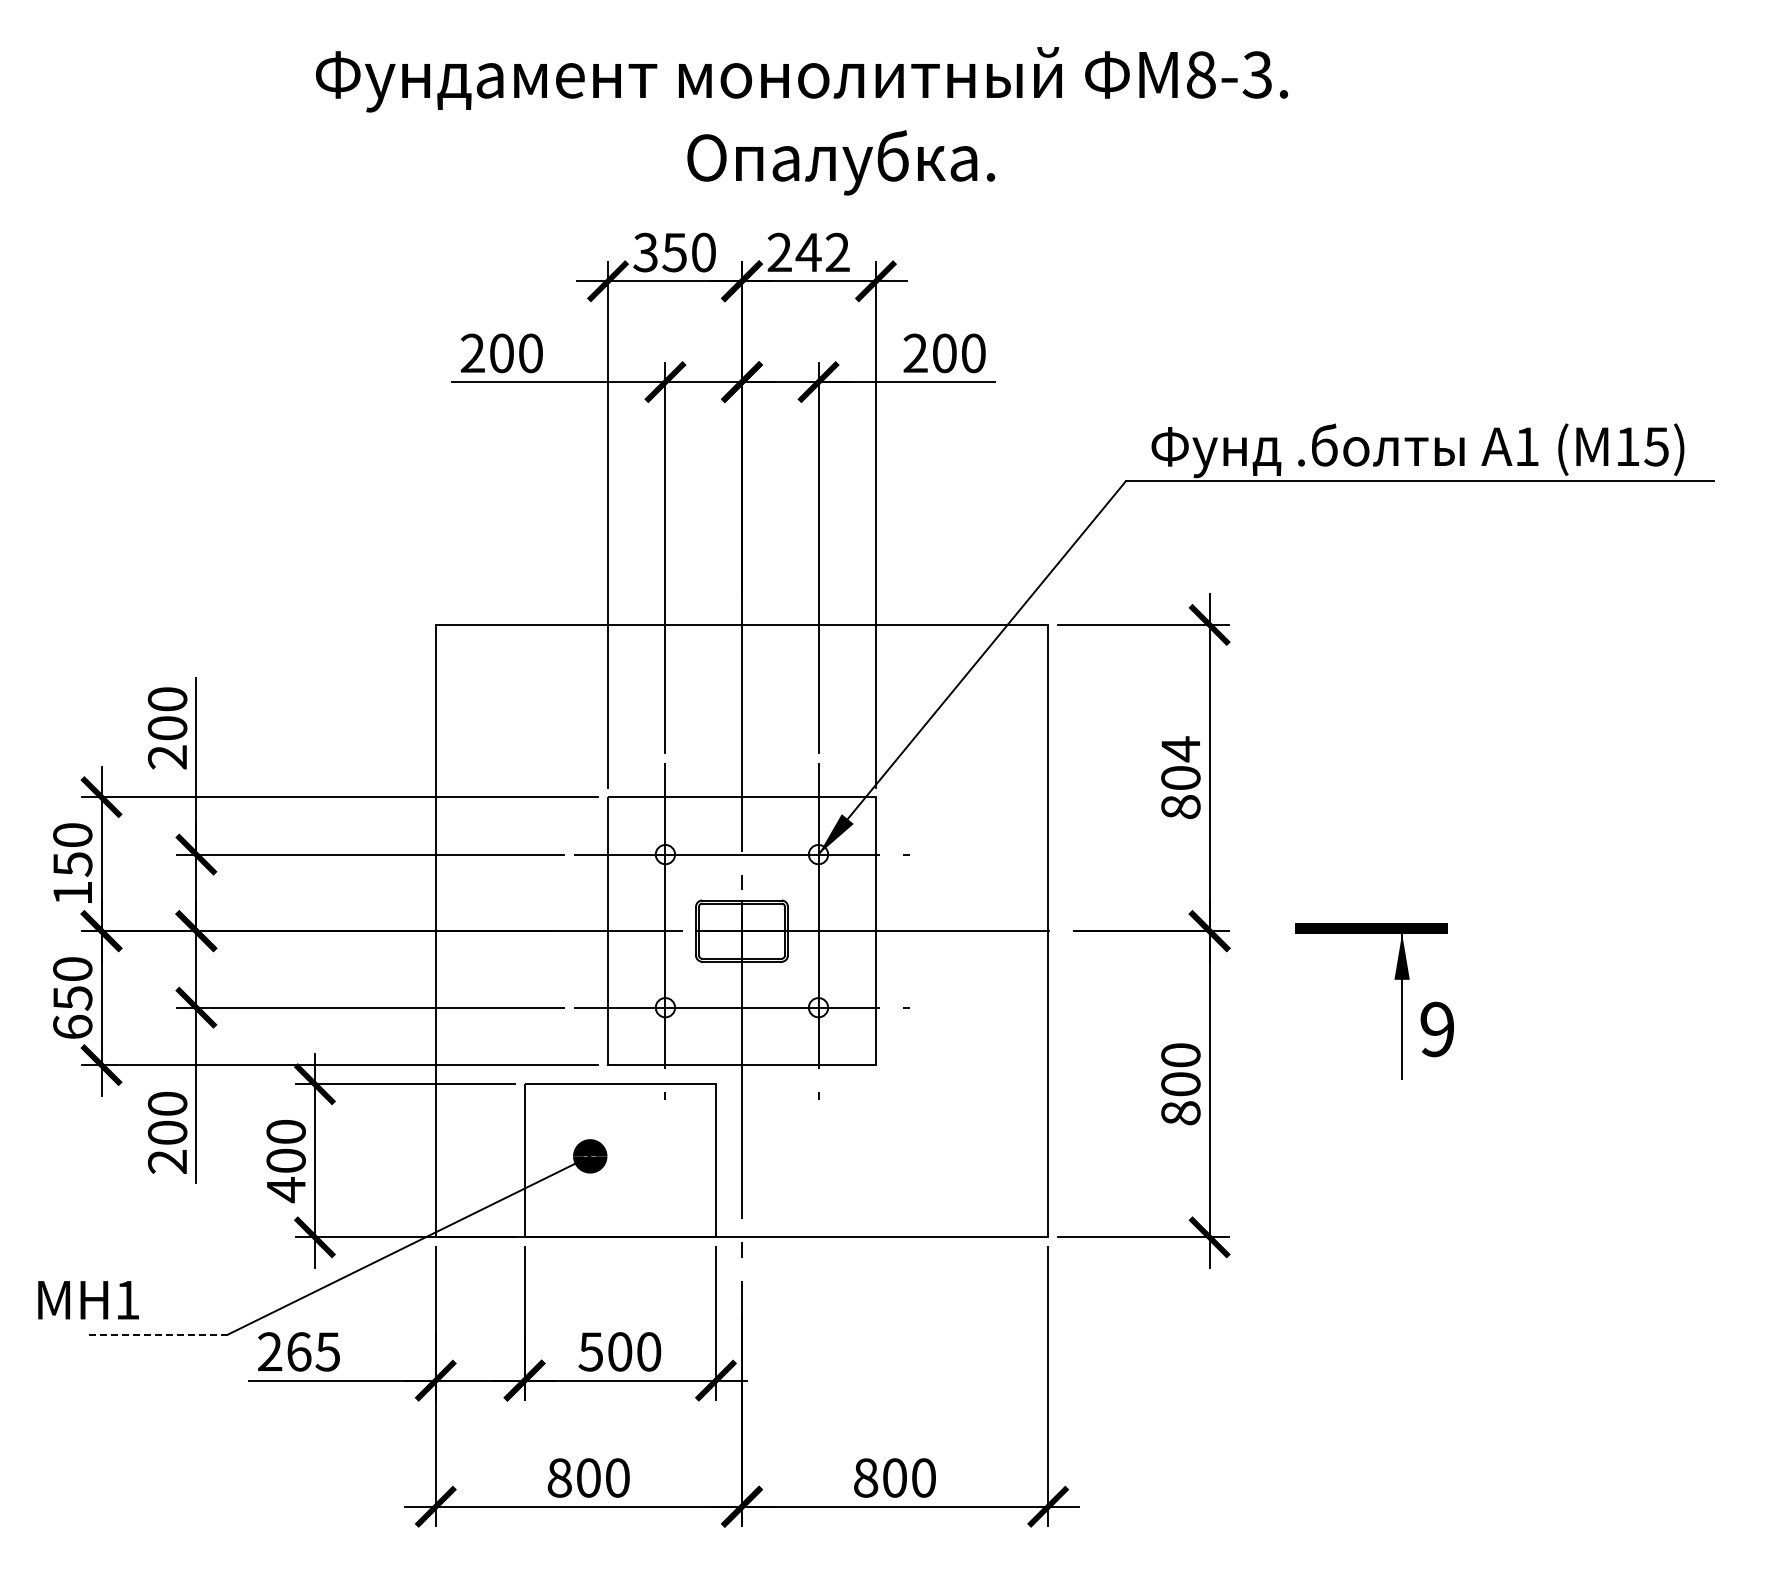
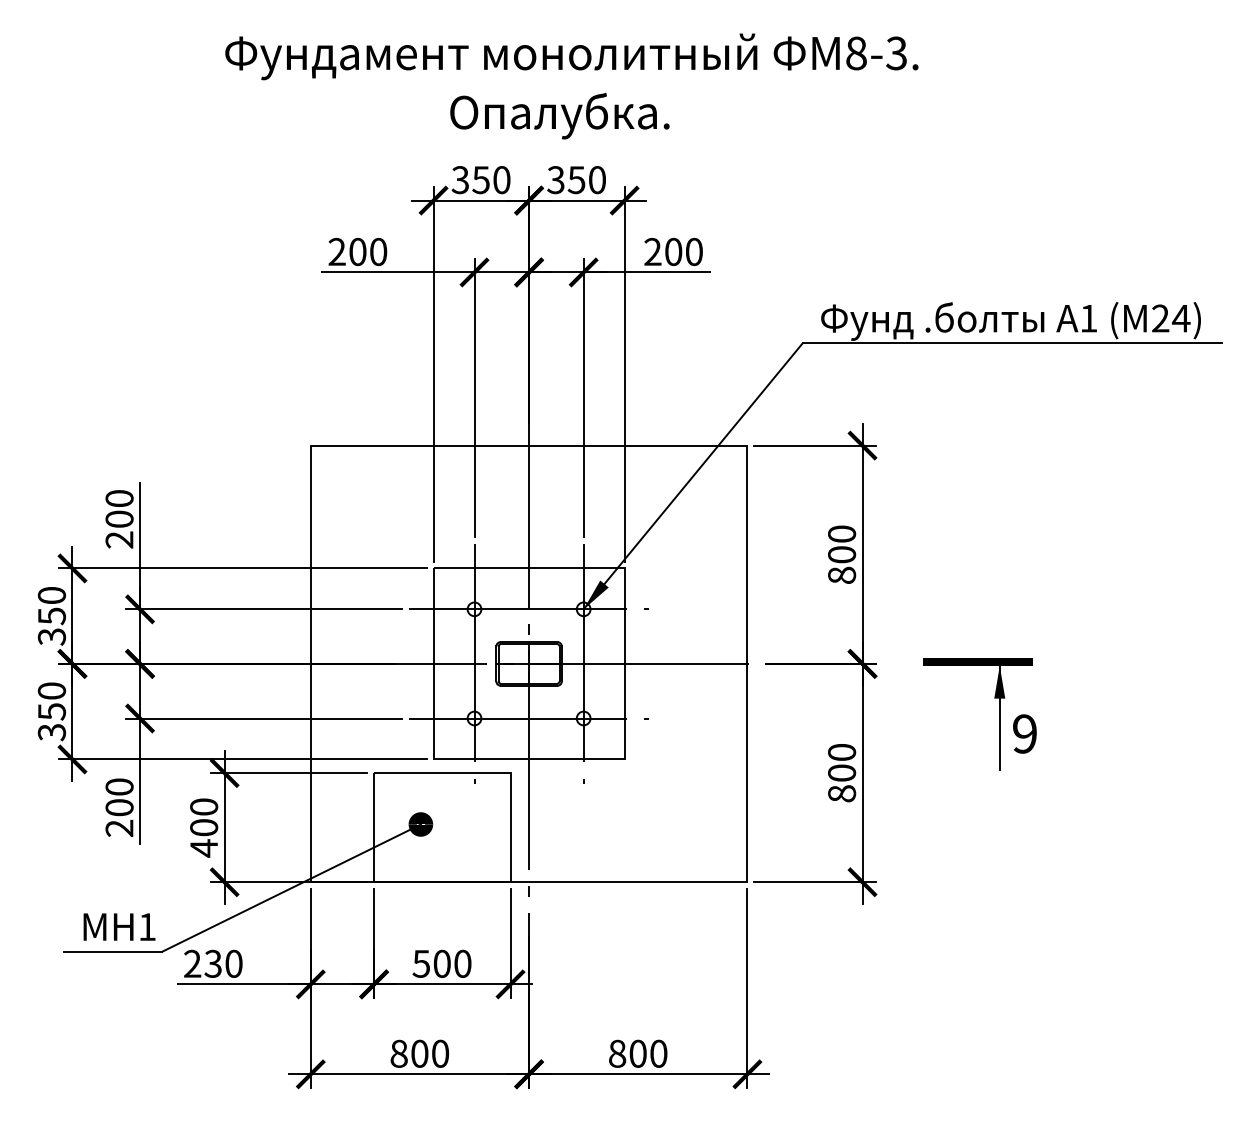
text: (841, 162) -> (560, 115), moved
text: (808, 252) -> (576, 180), 242 -> 350
text: (1642, 446) -> (1171, 318), 15) -> 24)
text: (1180, 749) -> (841, 534), 804 -> 800
text: (72, 893) -> (51, 637), 150 -> 350
text: (72, 1026) -> (51, 731), 650 -> 350
text: (88, 1300) -> (119, 927), moved
line: (157, 1334) -> (112, 951), dashed -> solid
text: (313, 1351) -> (223, 963), 265 -> 230

